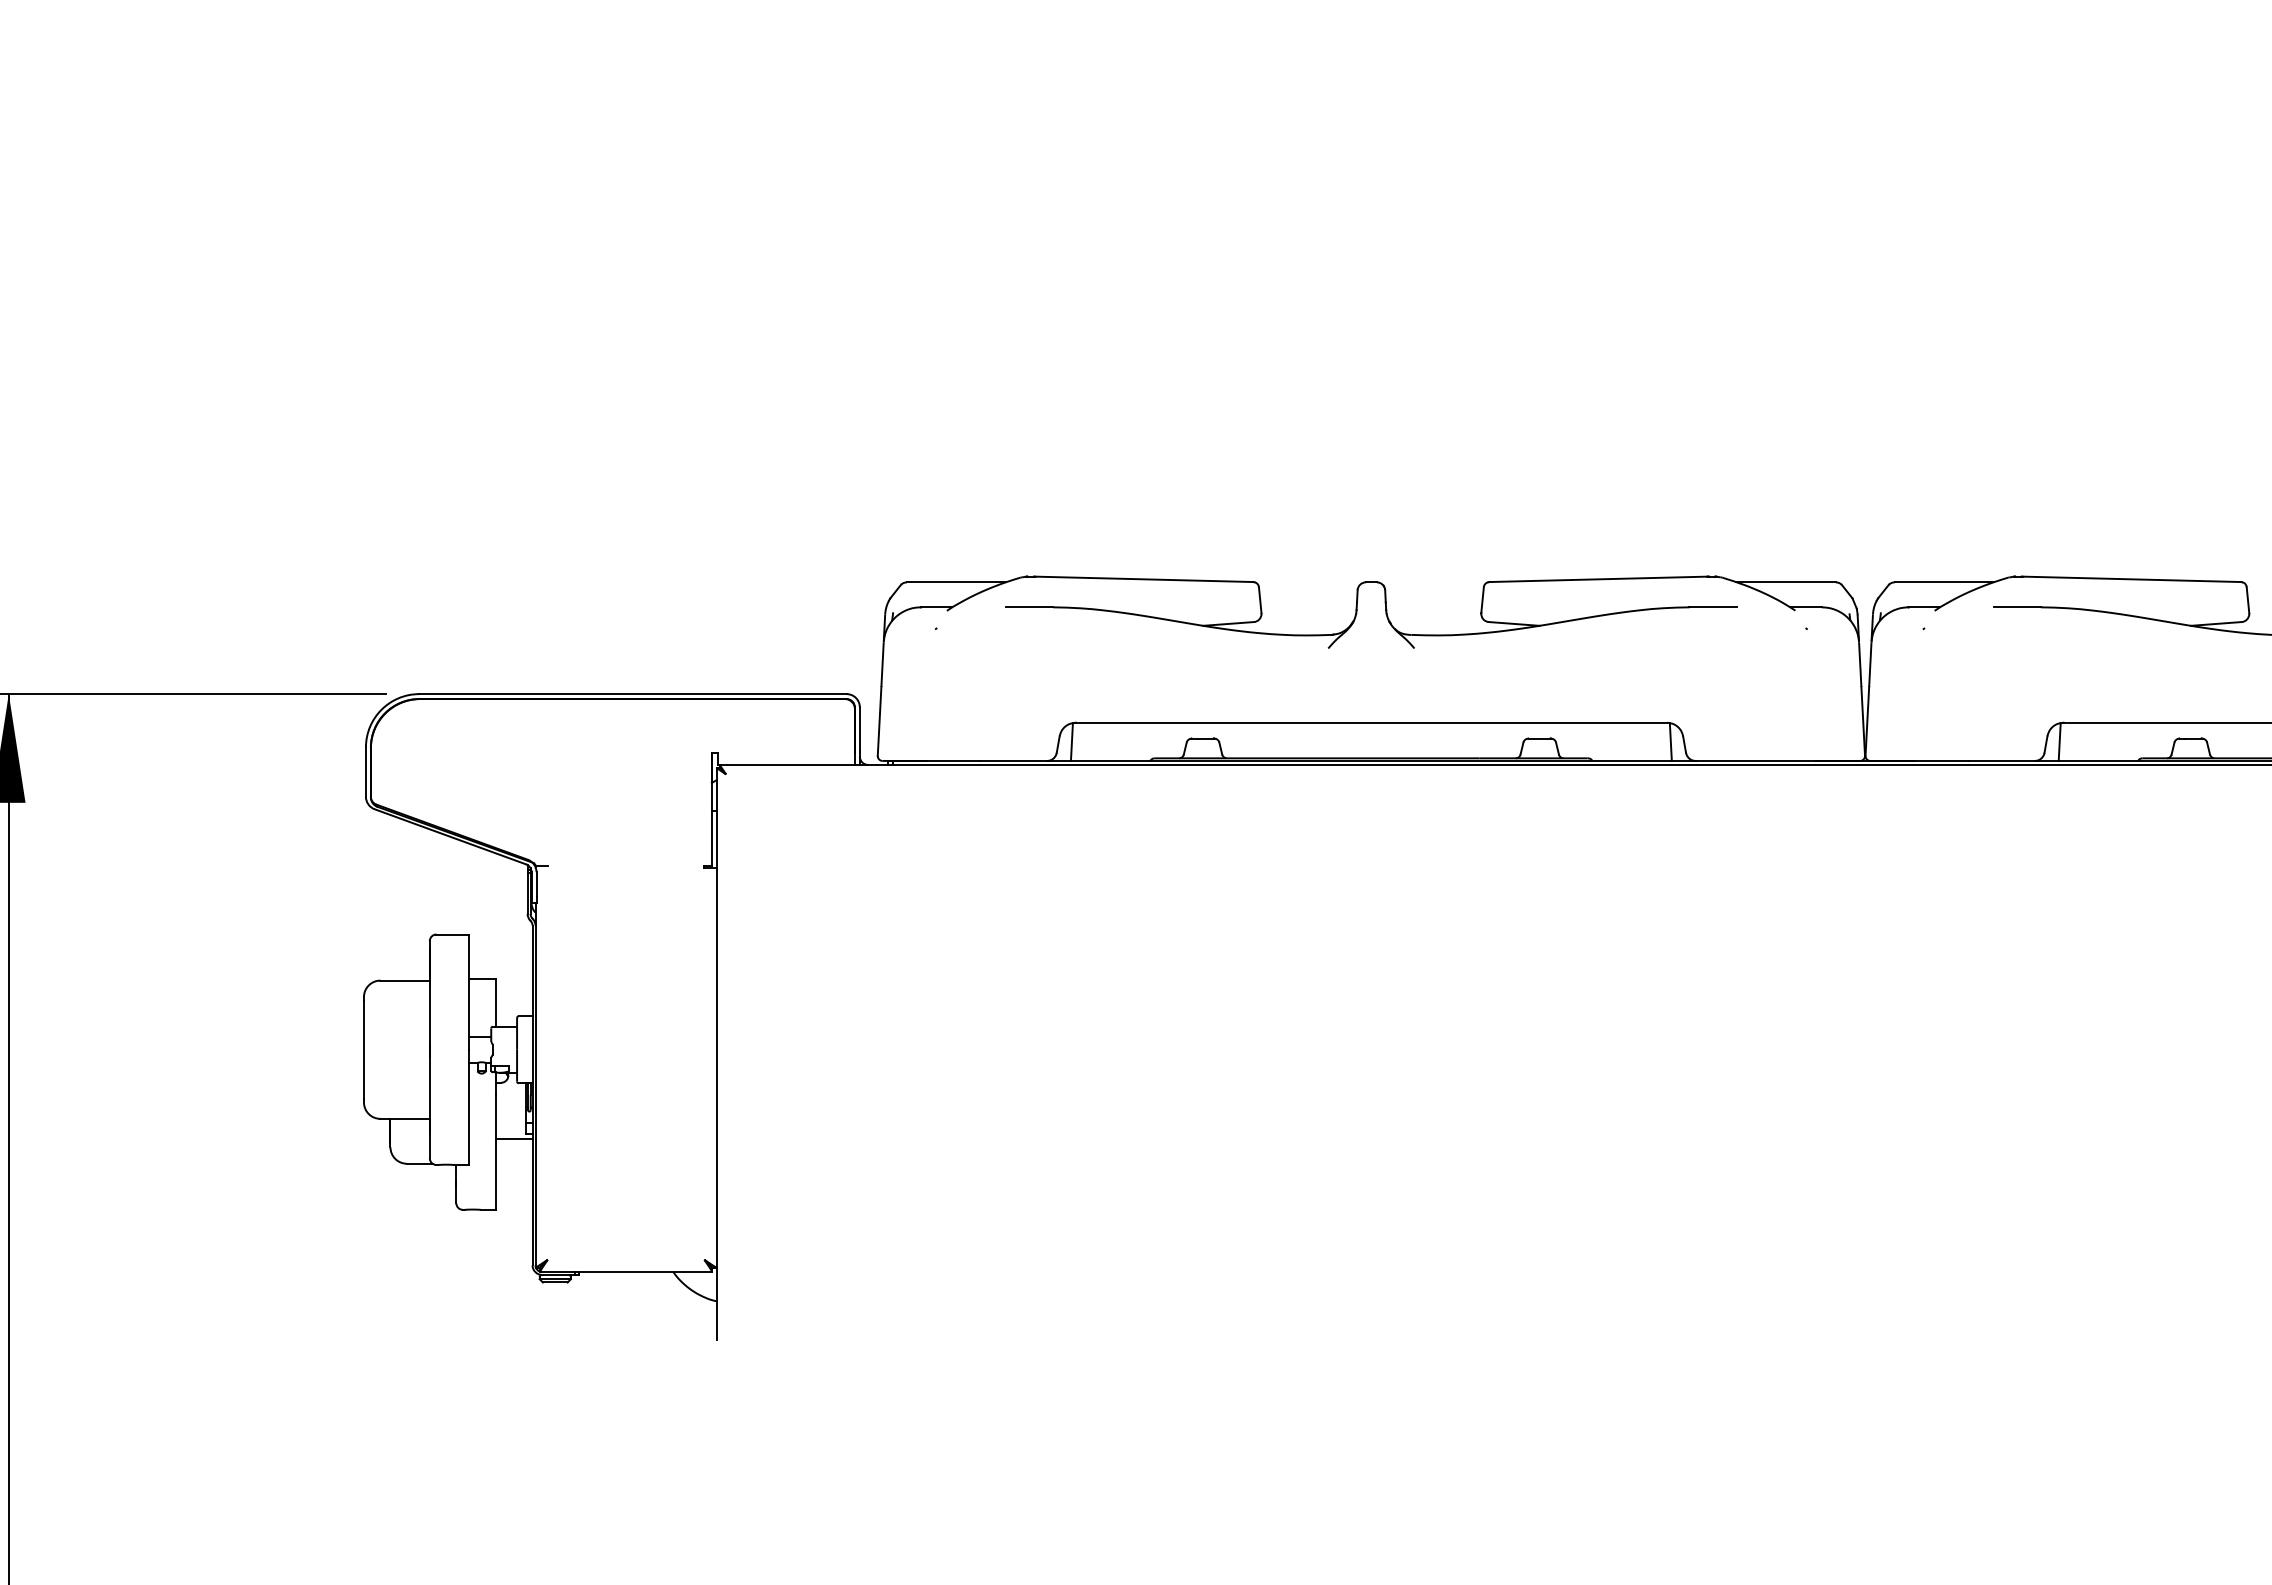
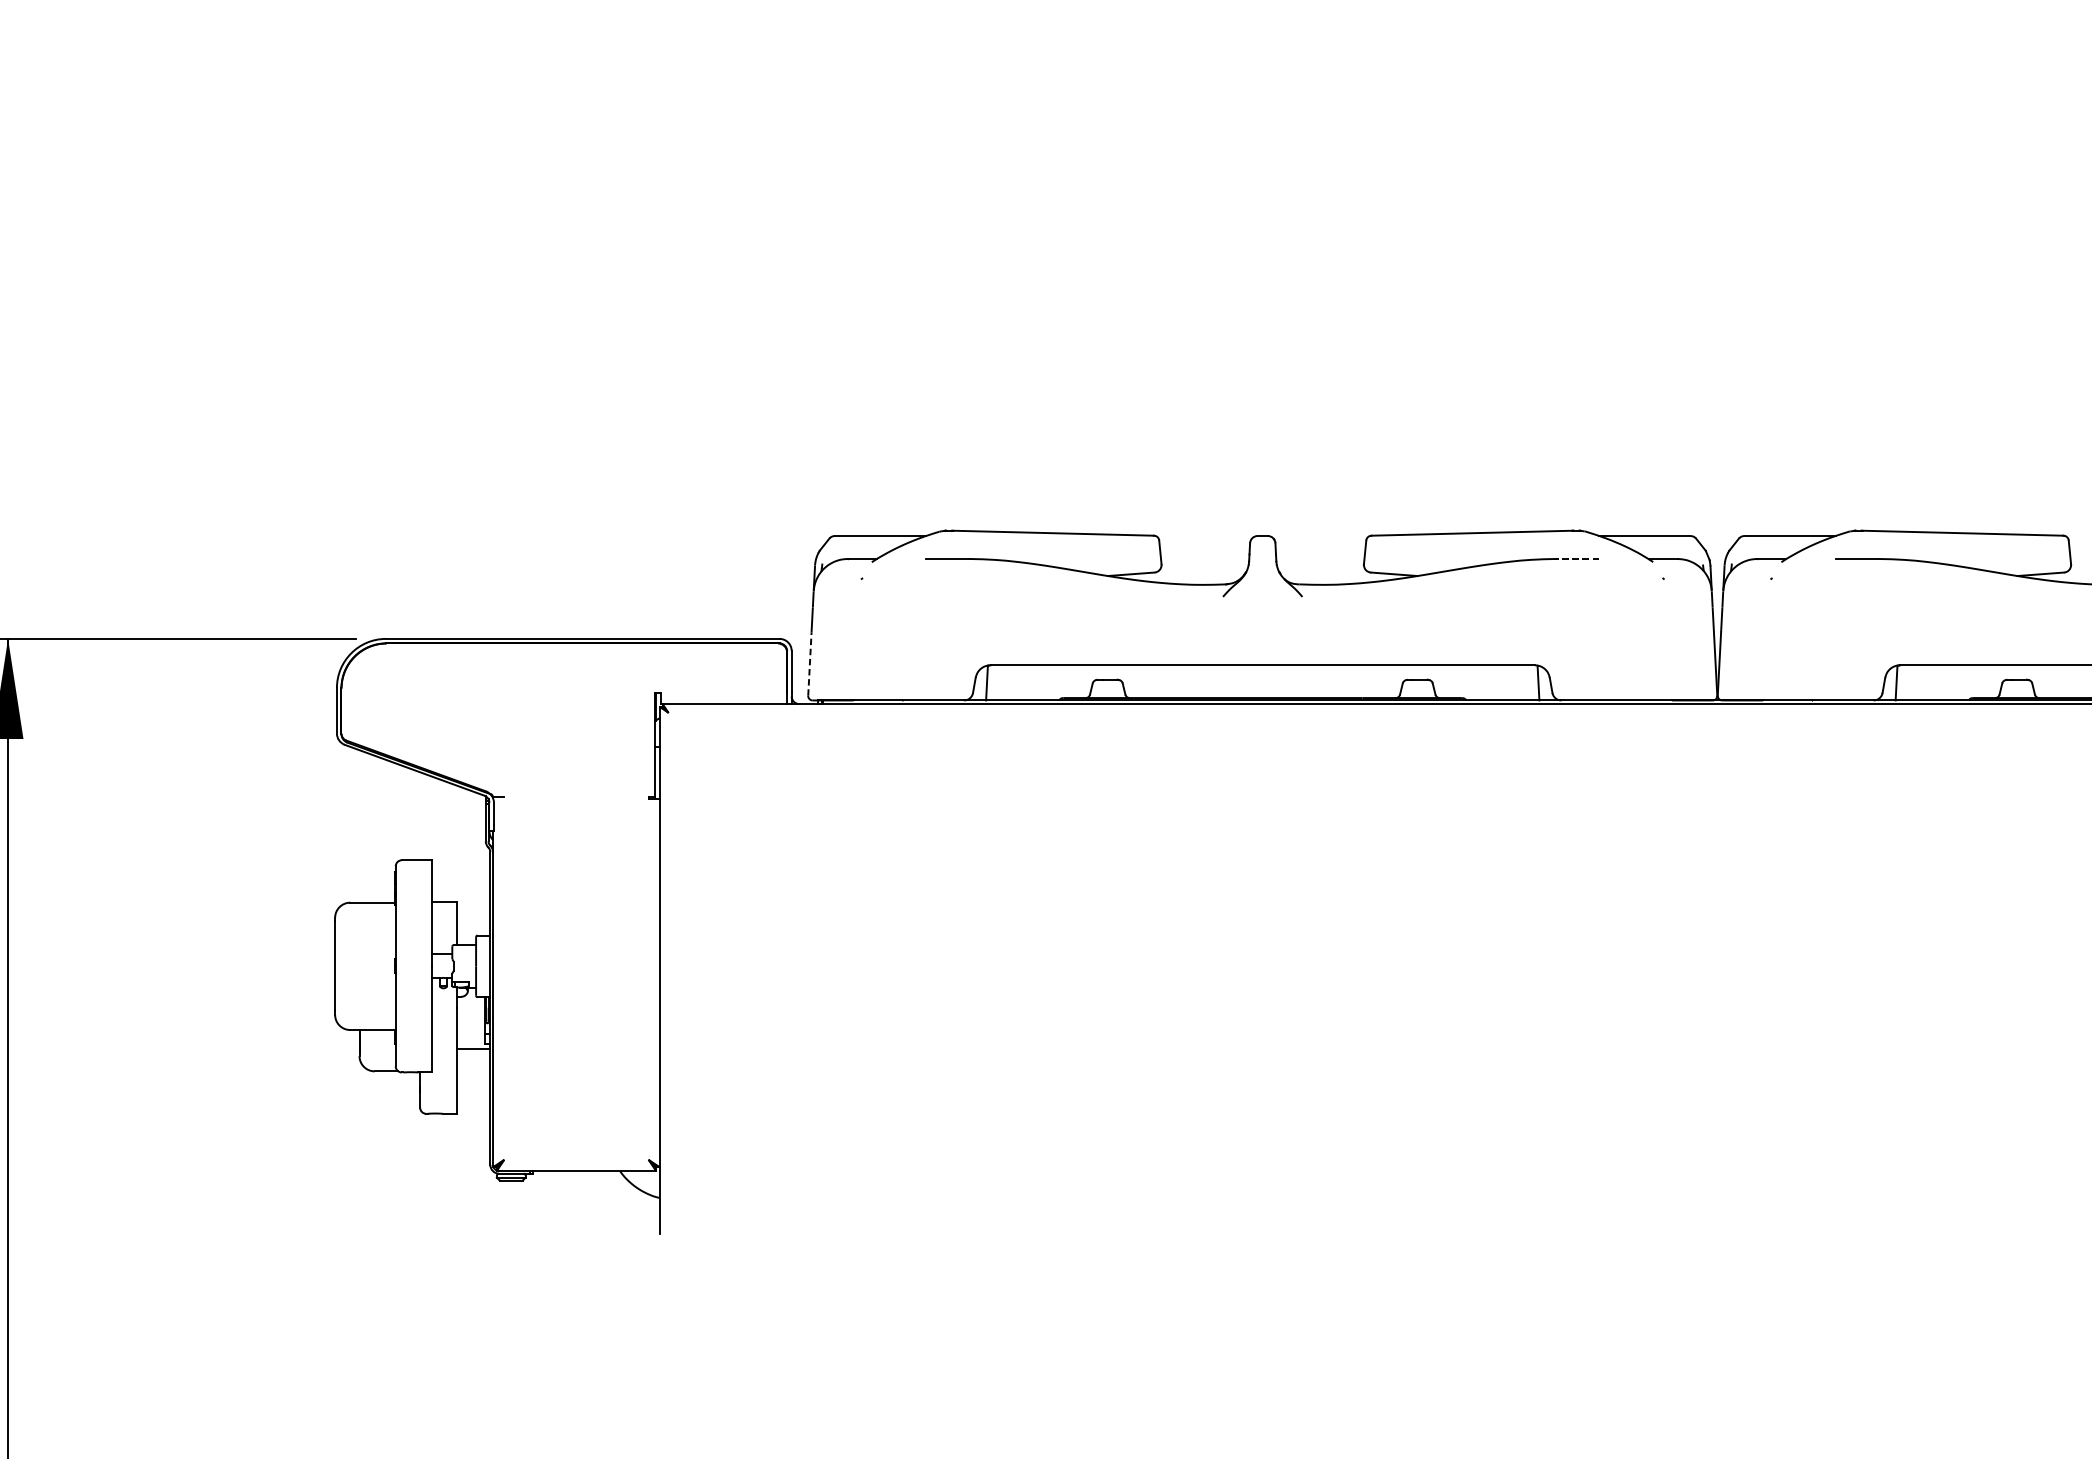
line: (1712, 607) -> (1576, 559), solid -> dashed
line: (879, 720) -> (809, 663), solid -> dashed

